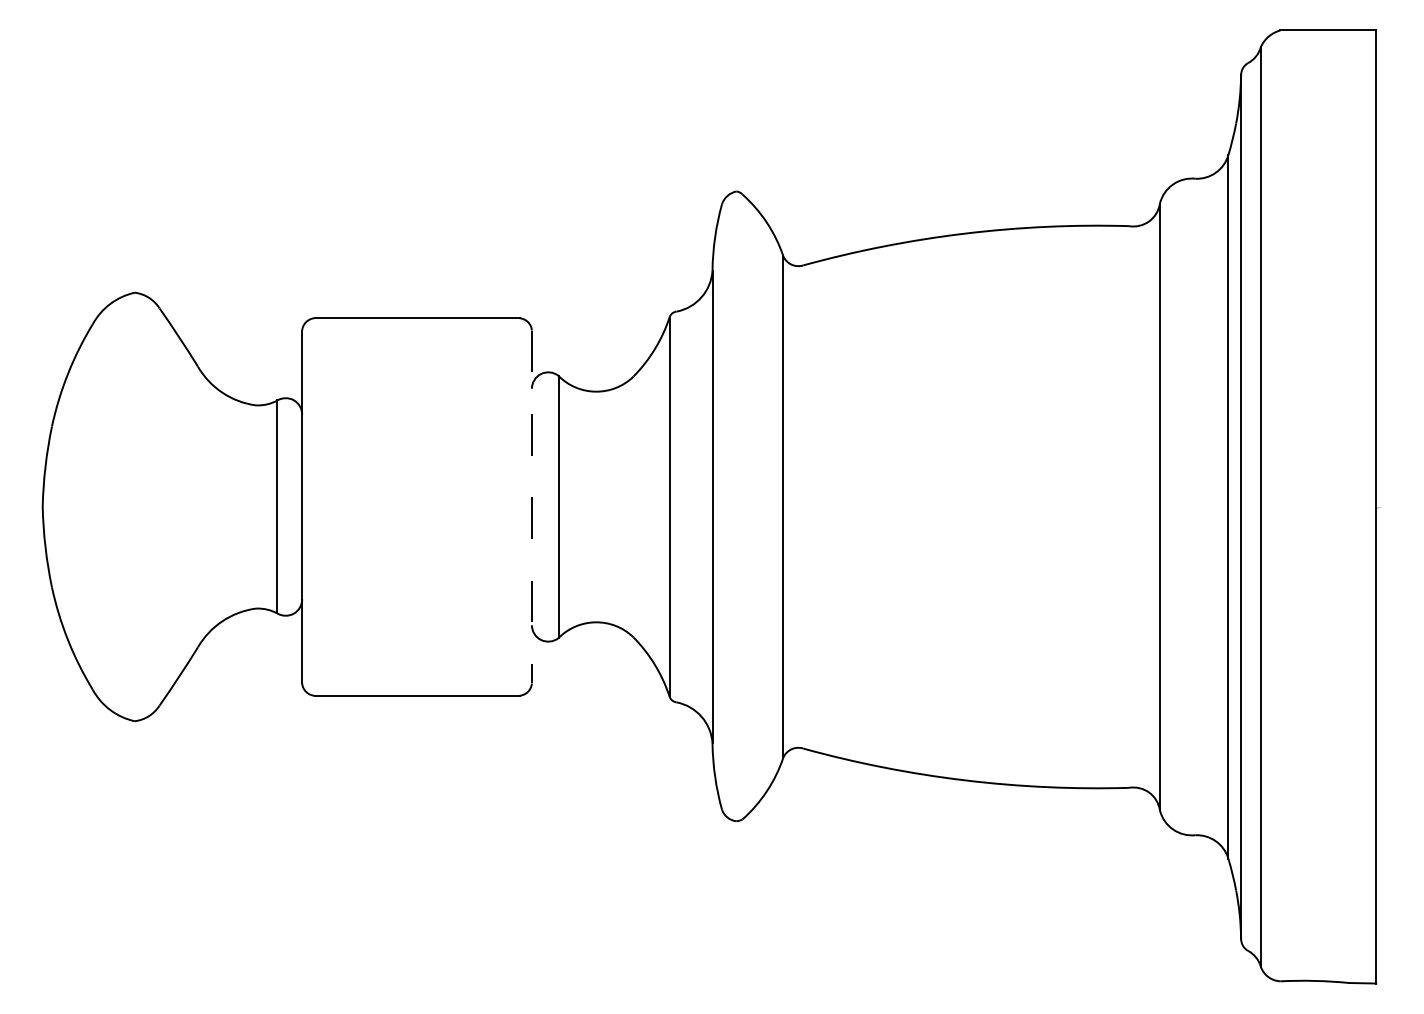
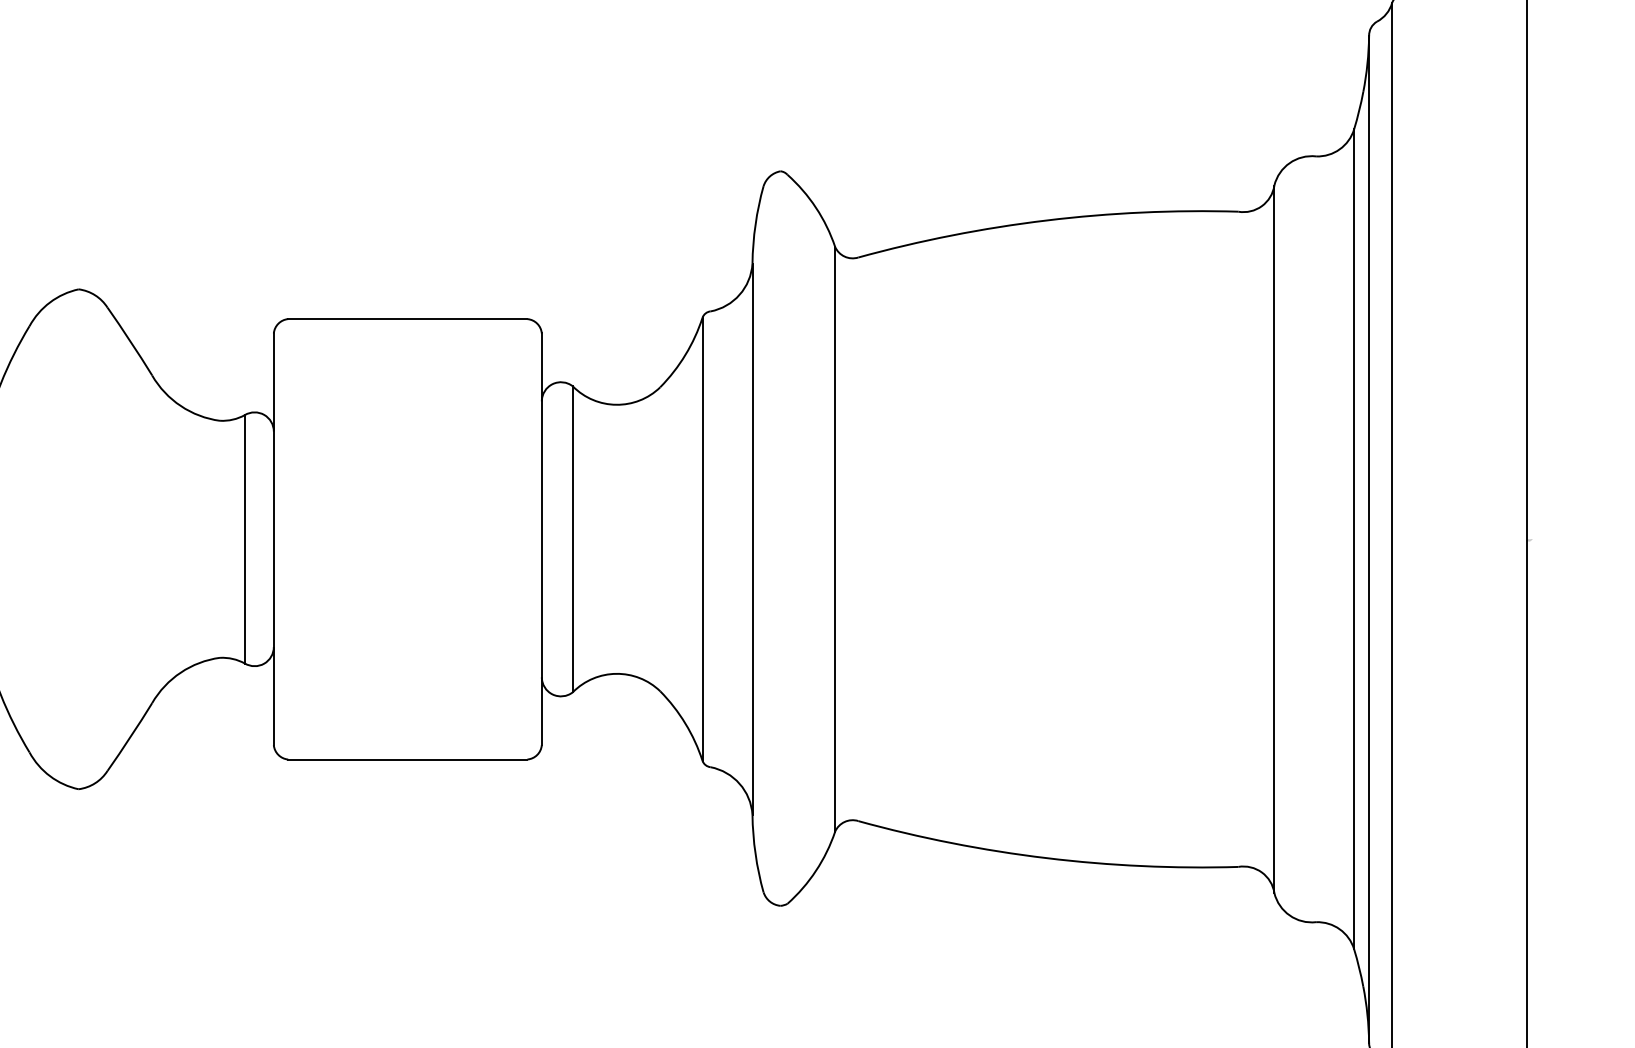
line: (531, 507) -> (541, 539), dashed -> solid

